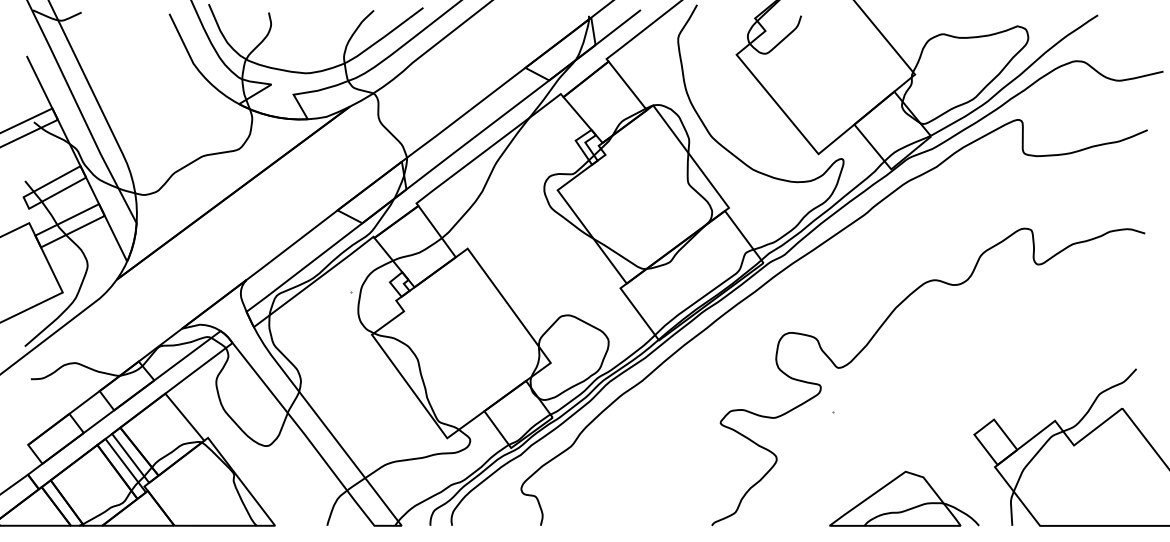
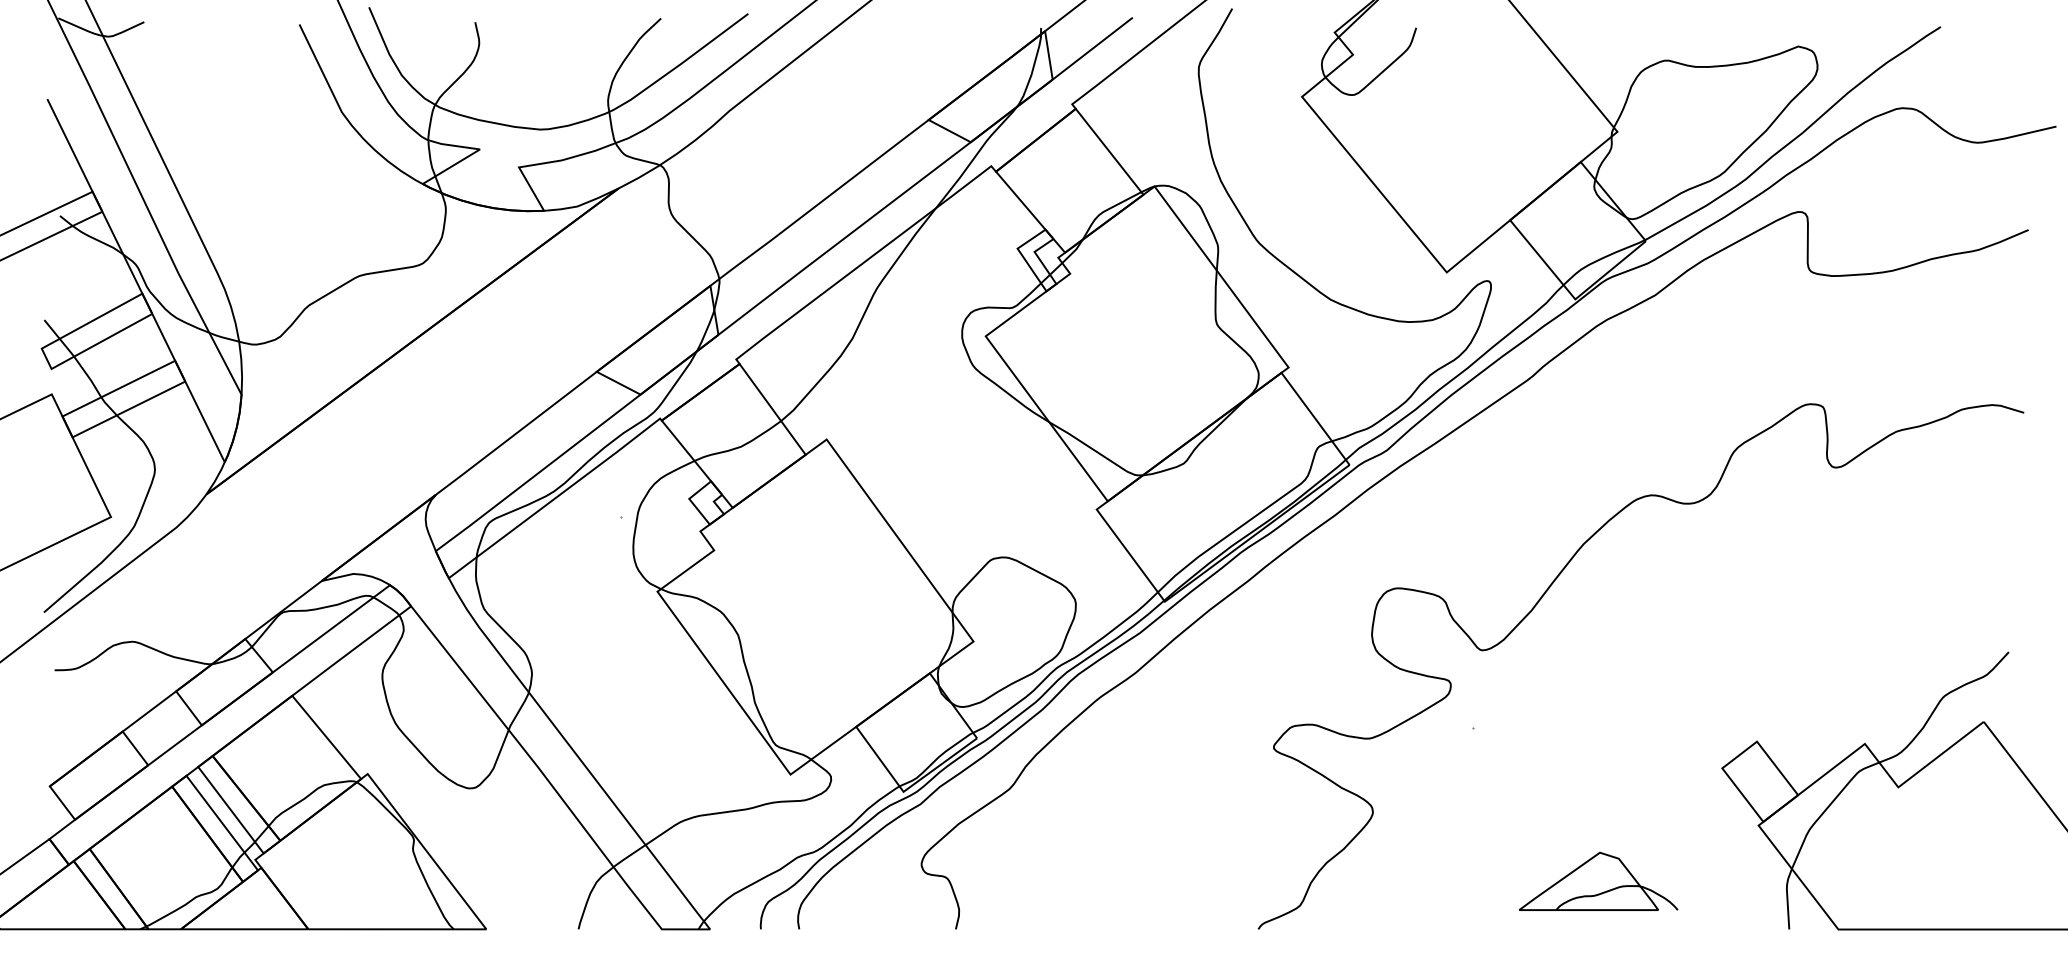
part: (904, 498) -> (1598, 881), size x0.6

